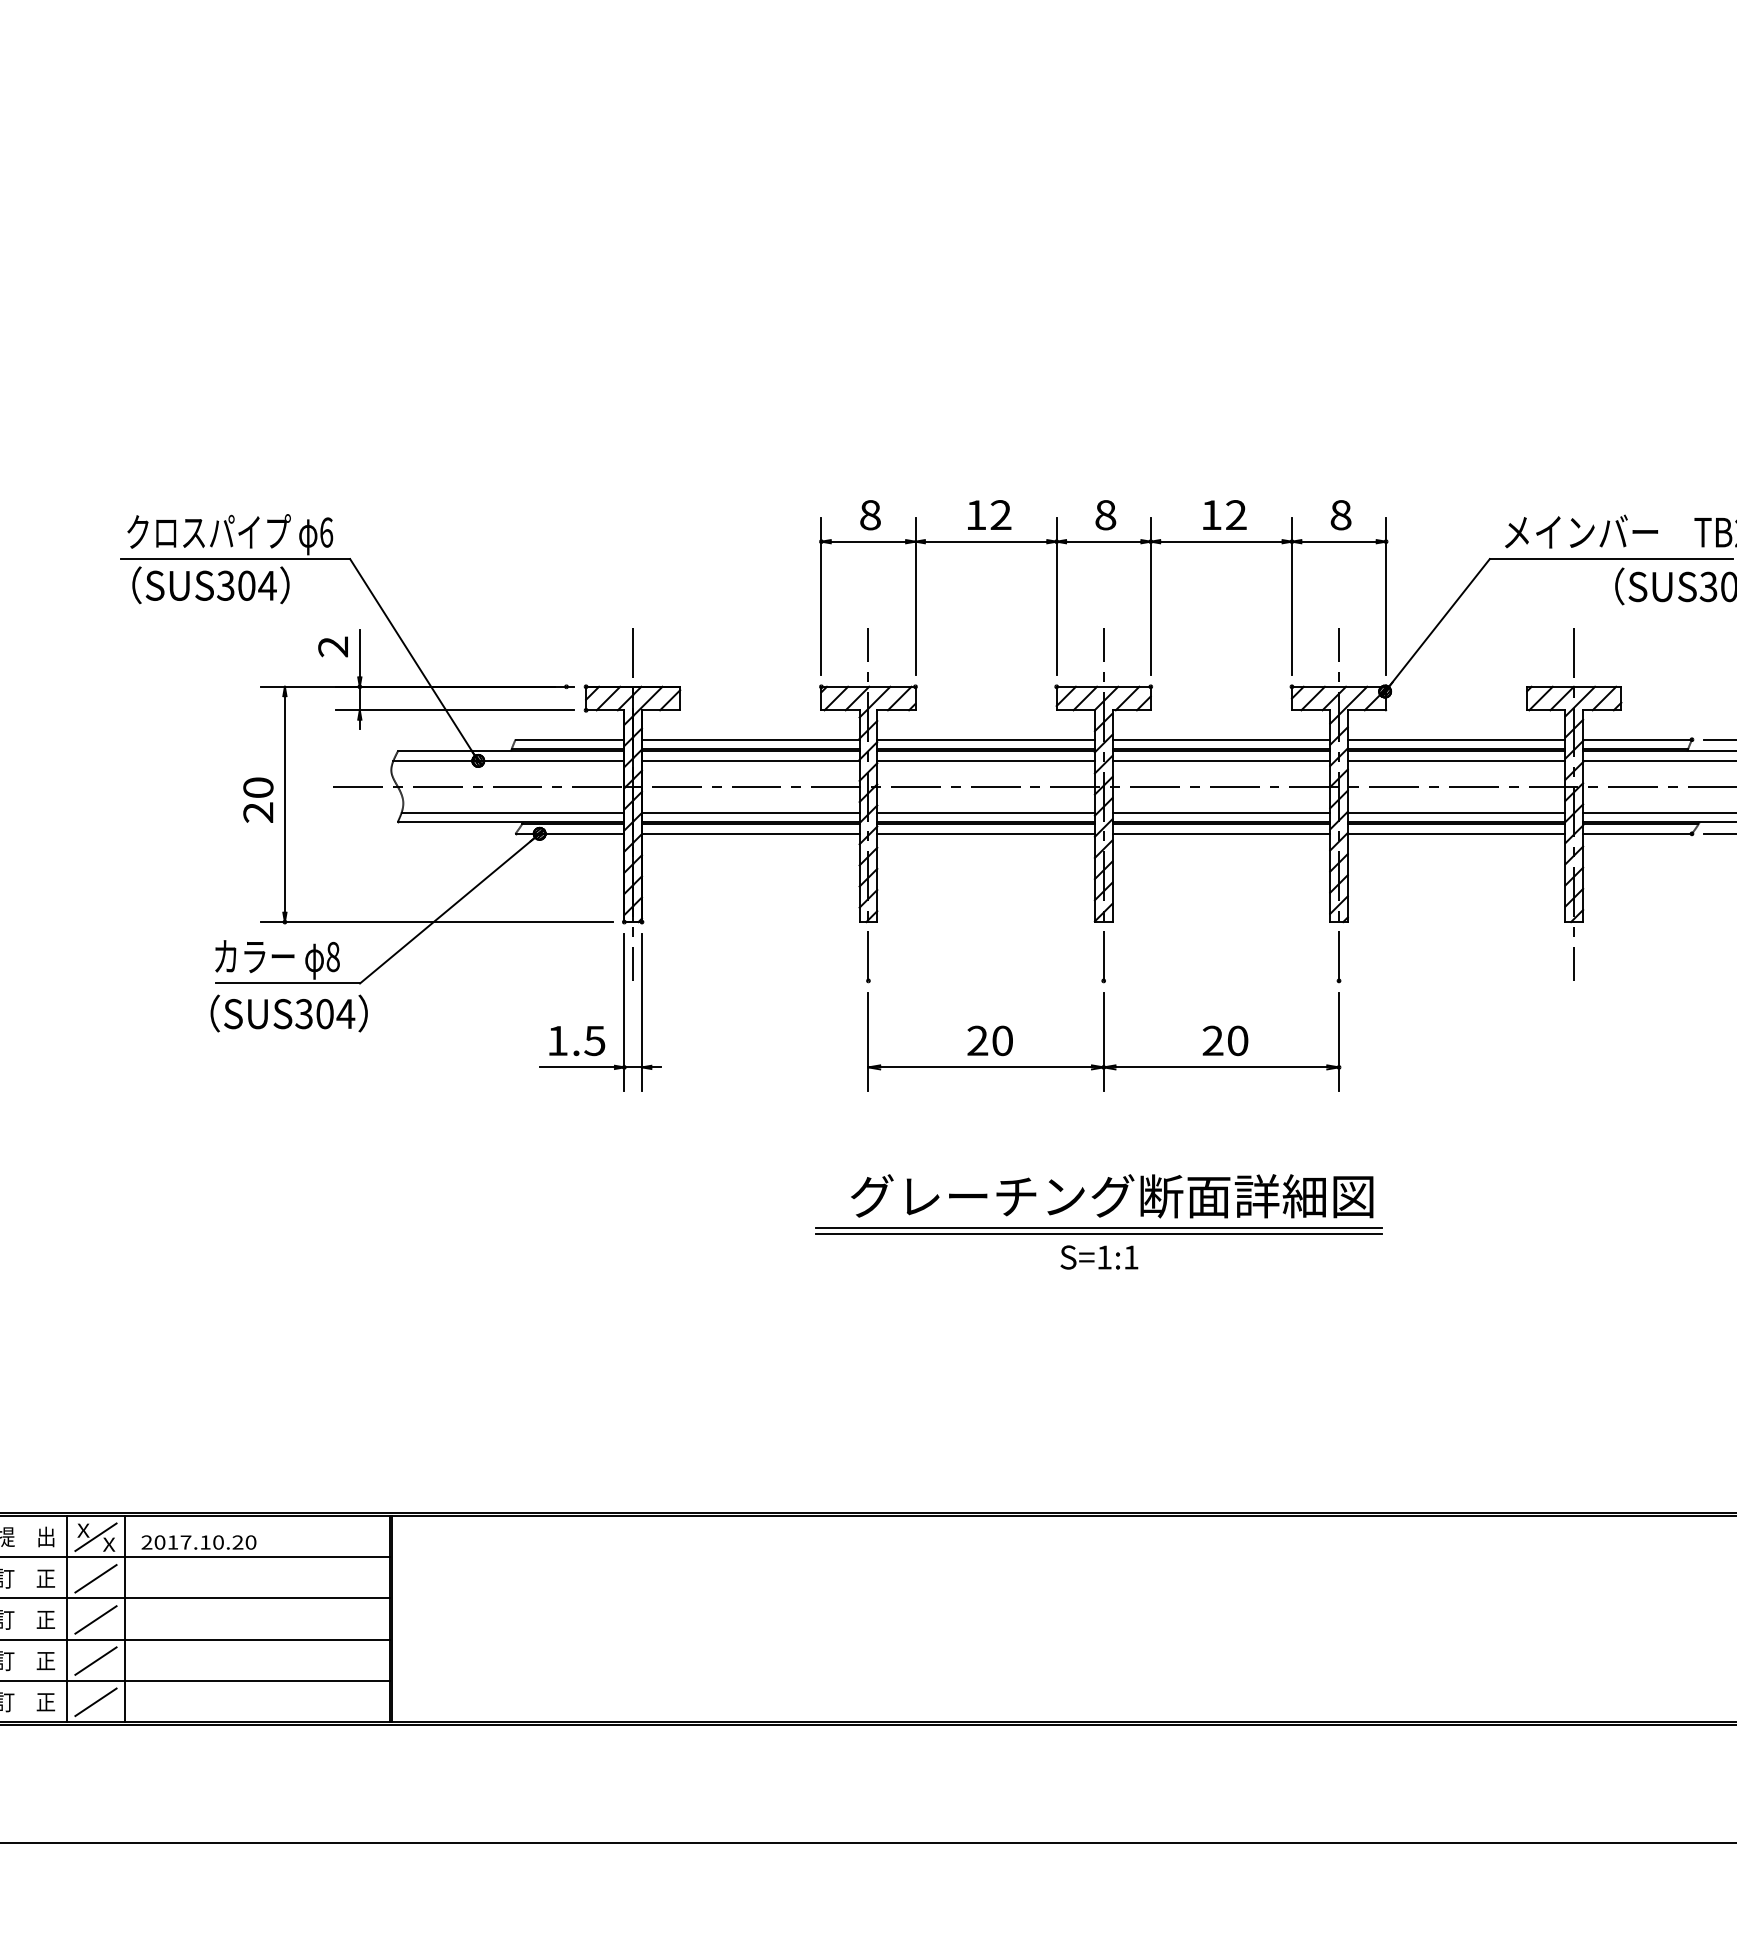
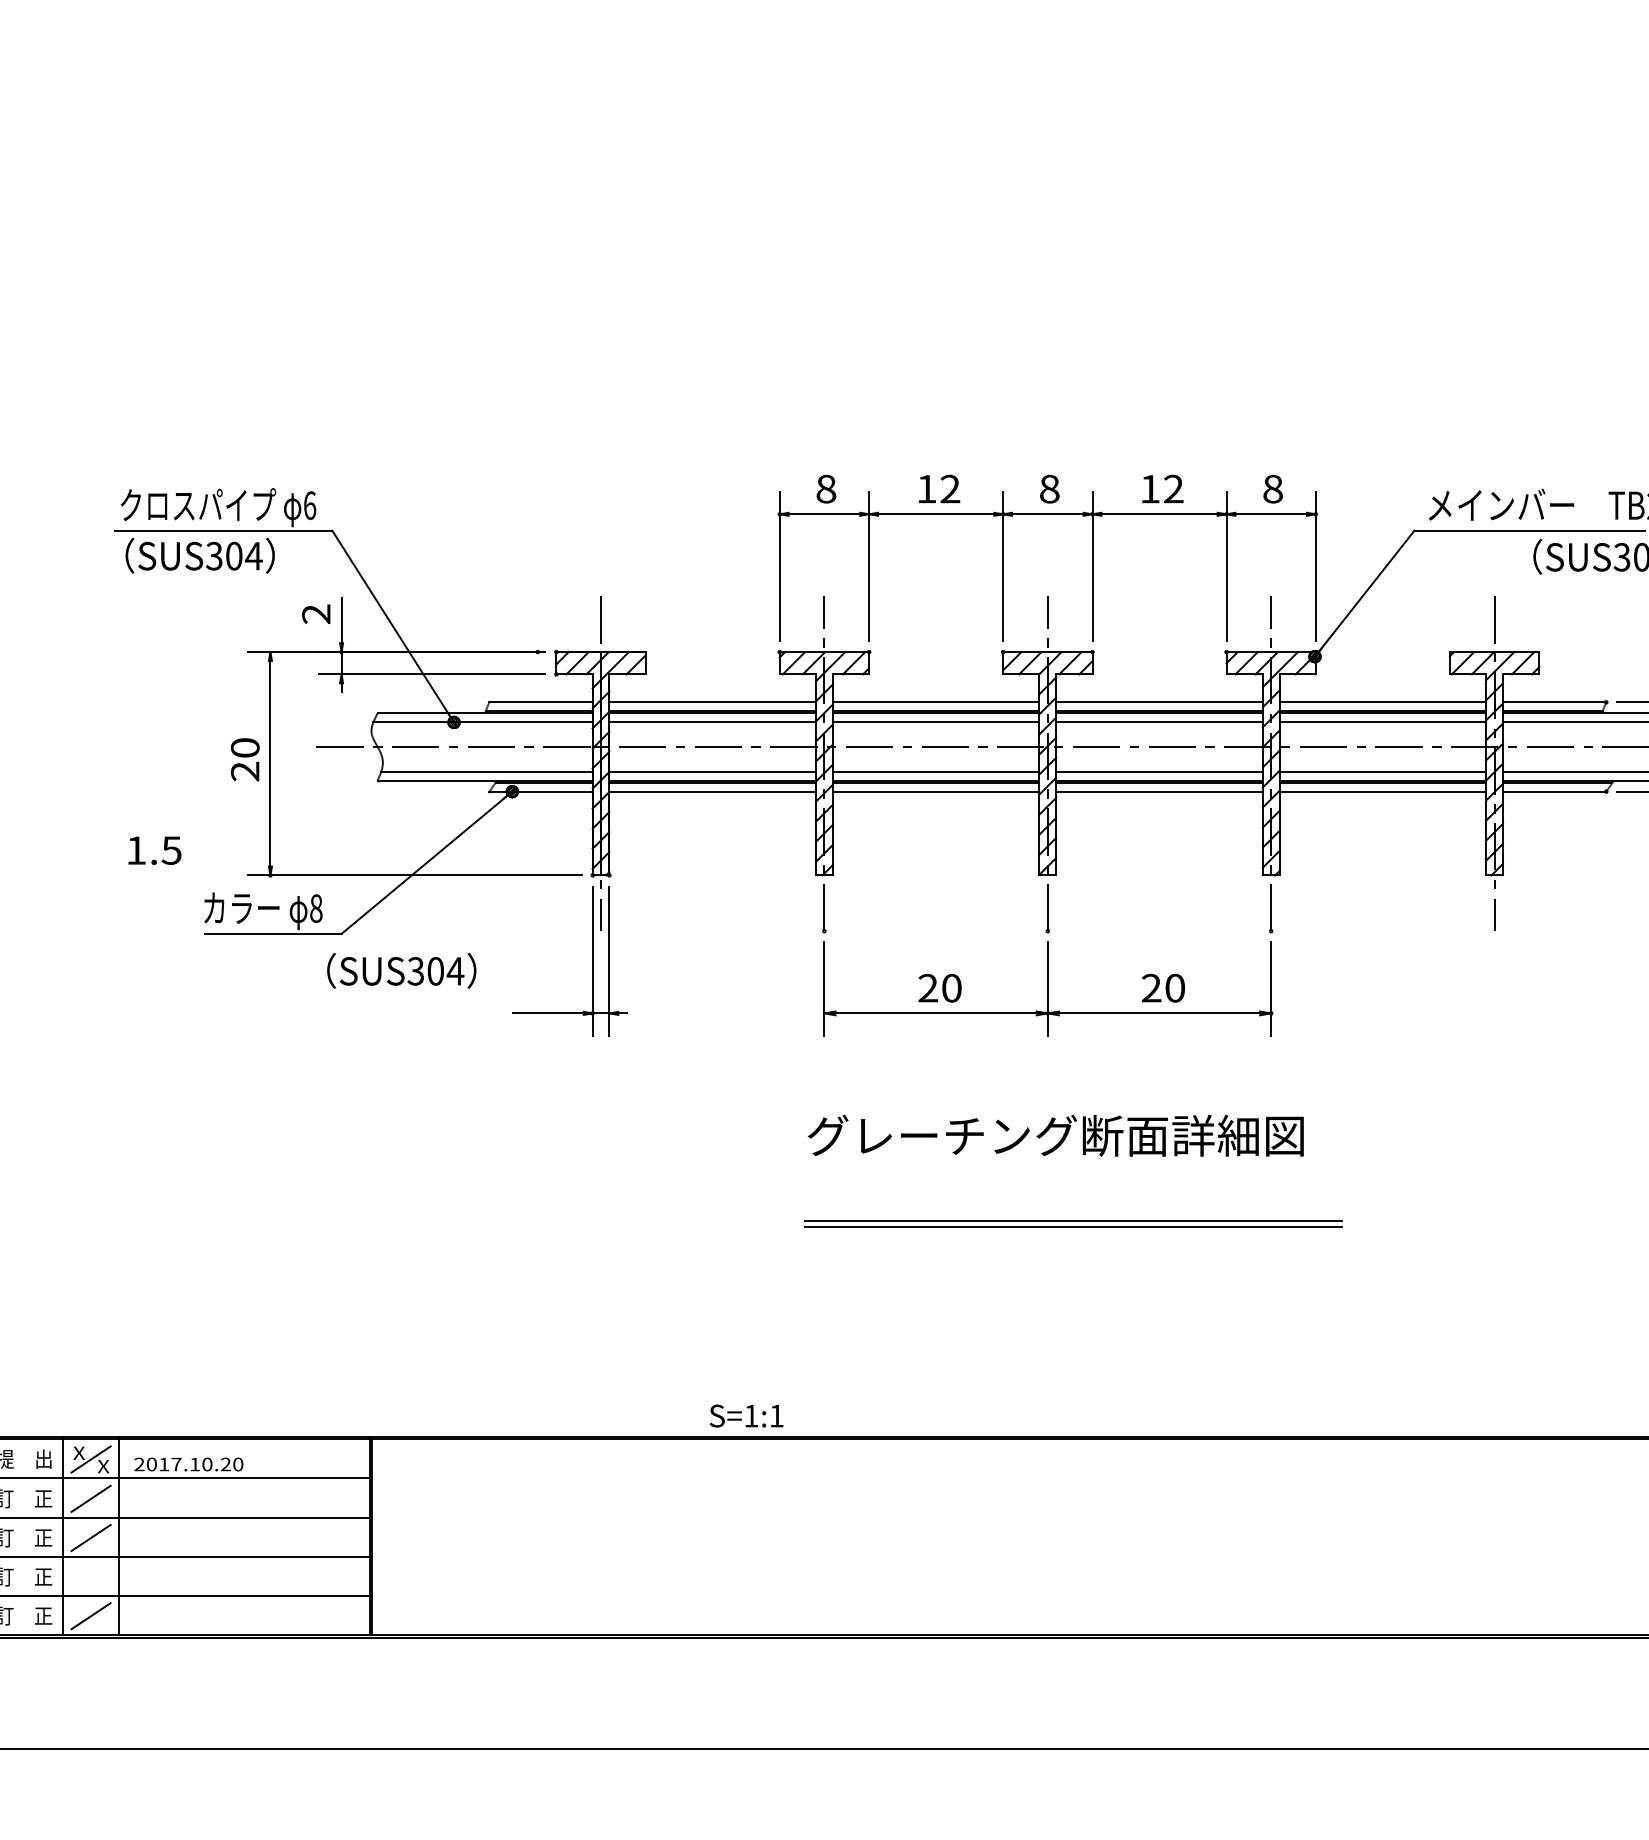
text: (288, 1013) -> (401, 970), moved
text: (577, 1041) -> (155, 851), moved
part: (1098, 1230) -> (1073, 1223), moved
text: (1099, 1257) -> (746, 1416), moved
line: (95, 1660) -> (90, 1576), removed

